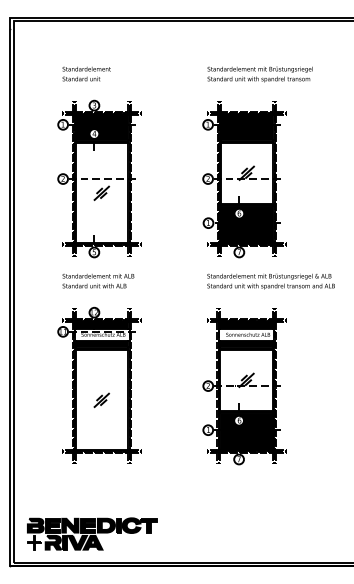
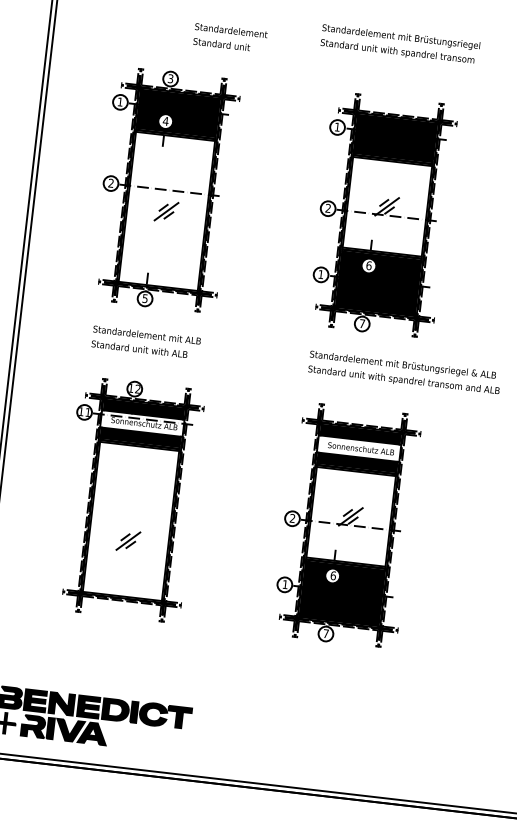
text: (86, 73) -> (230, 37), moved
text: (259, 74) -> (399, 44), moved
part: (101, 400) -> (127, 541), moved

